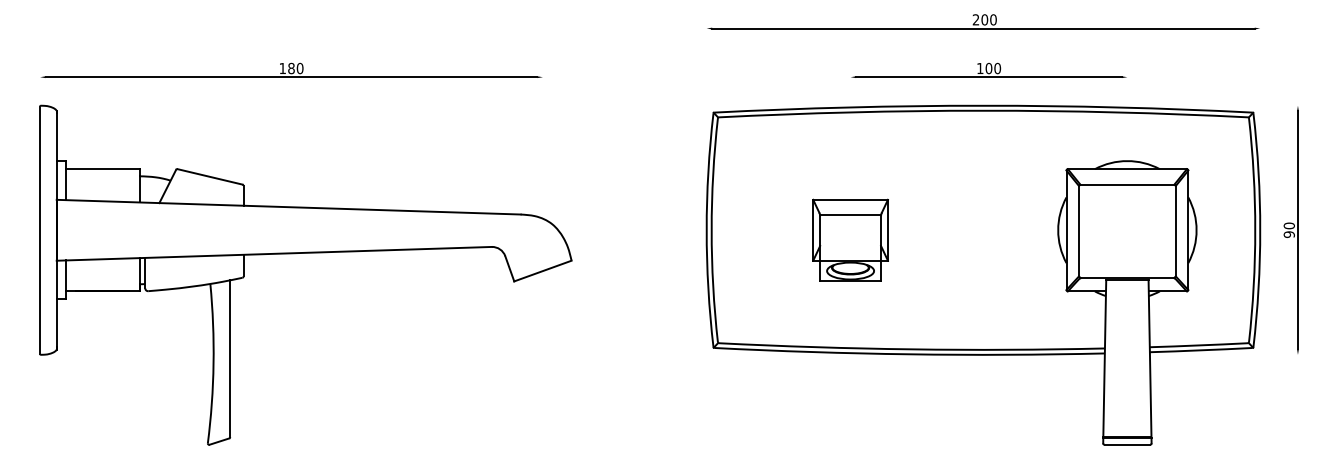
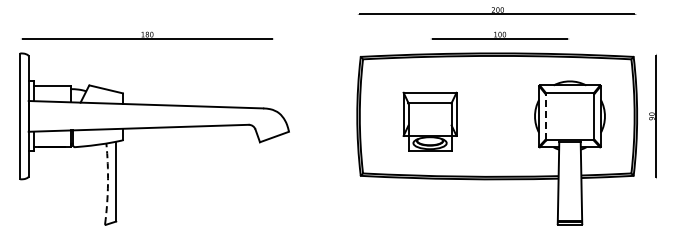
line: (1078, 230) -> (545, 116), solid -> dashed
part: (849, 240) -> (429, 121), size x1.4
arc: (214, 363) -> (108, 183), solid -> dashed

